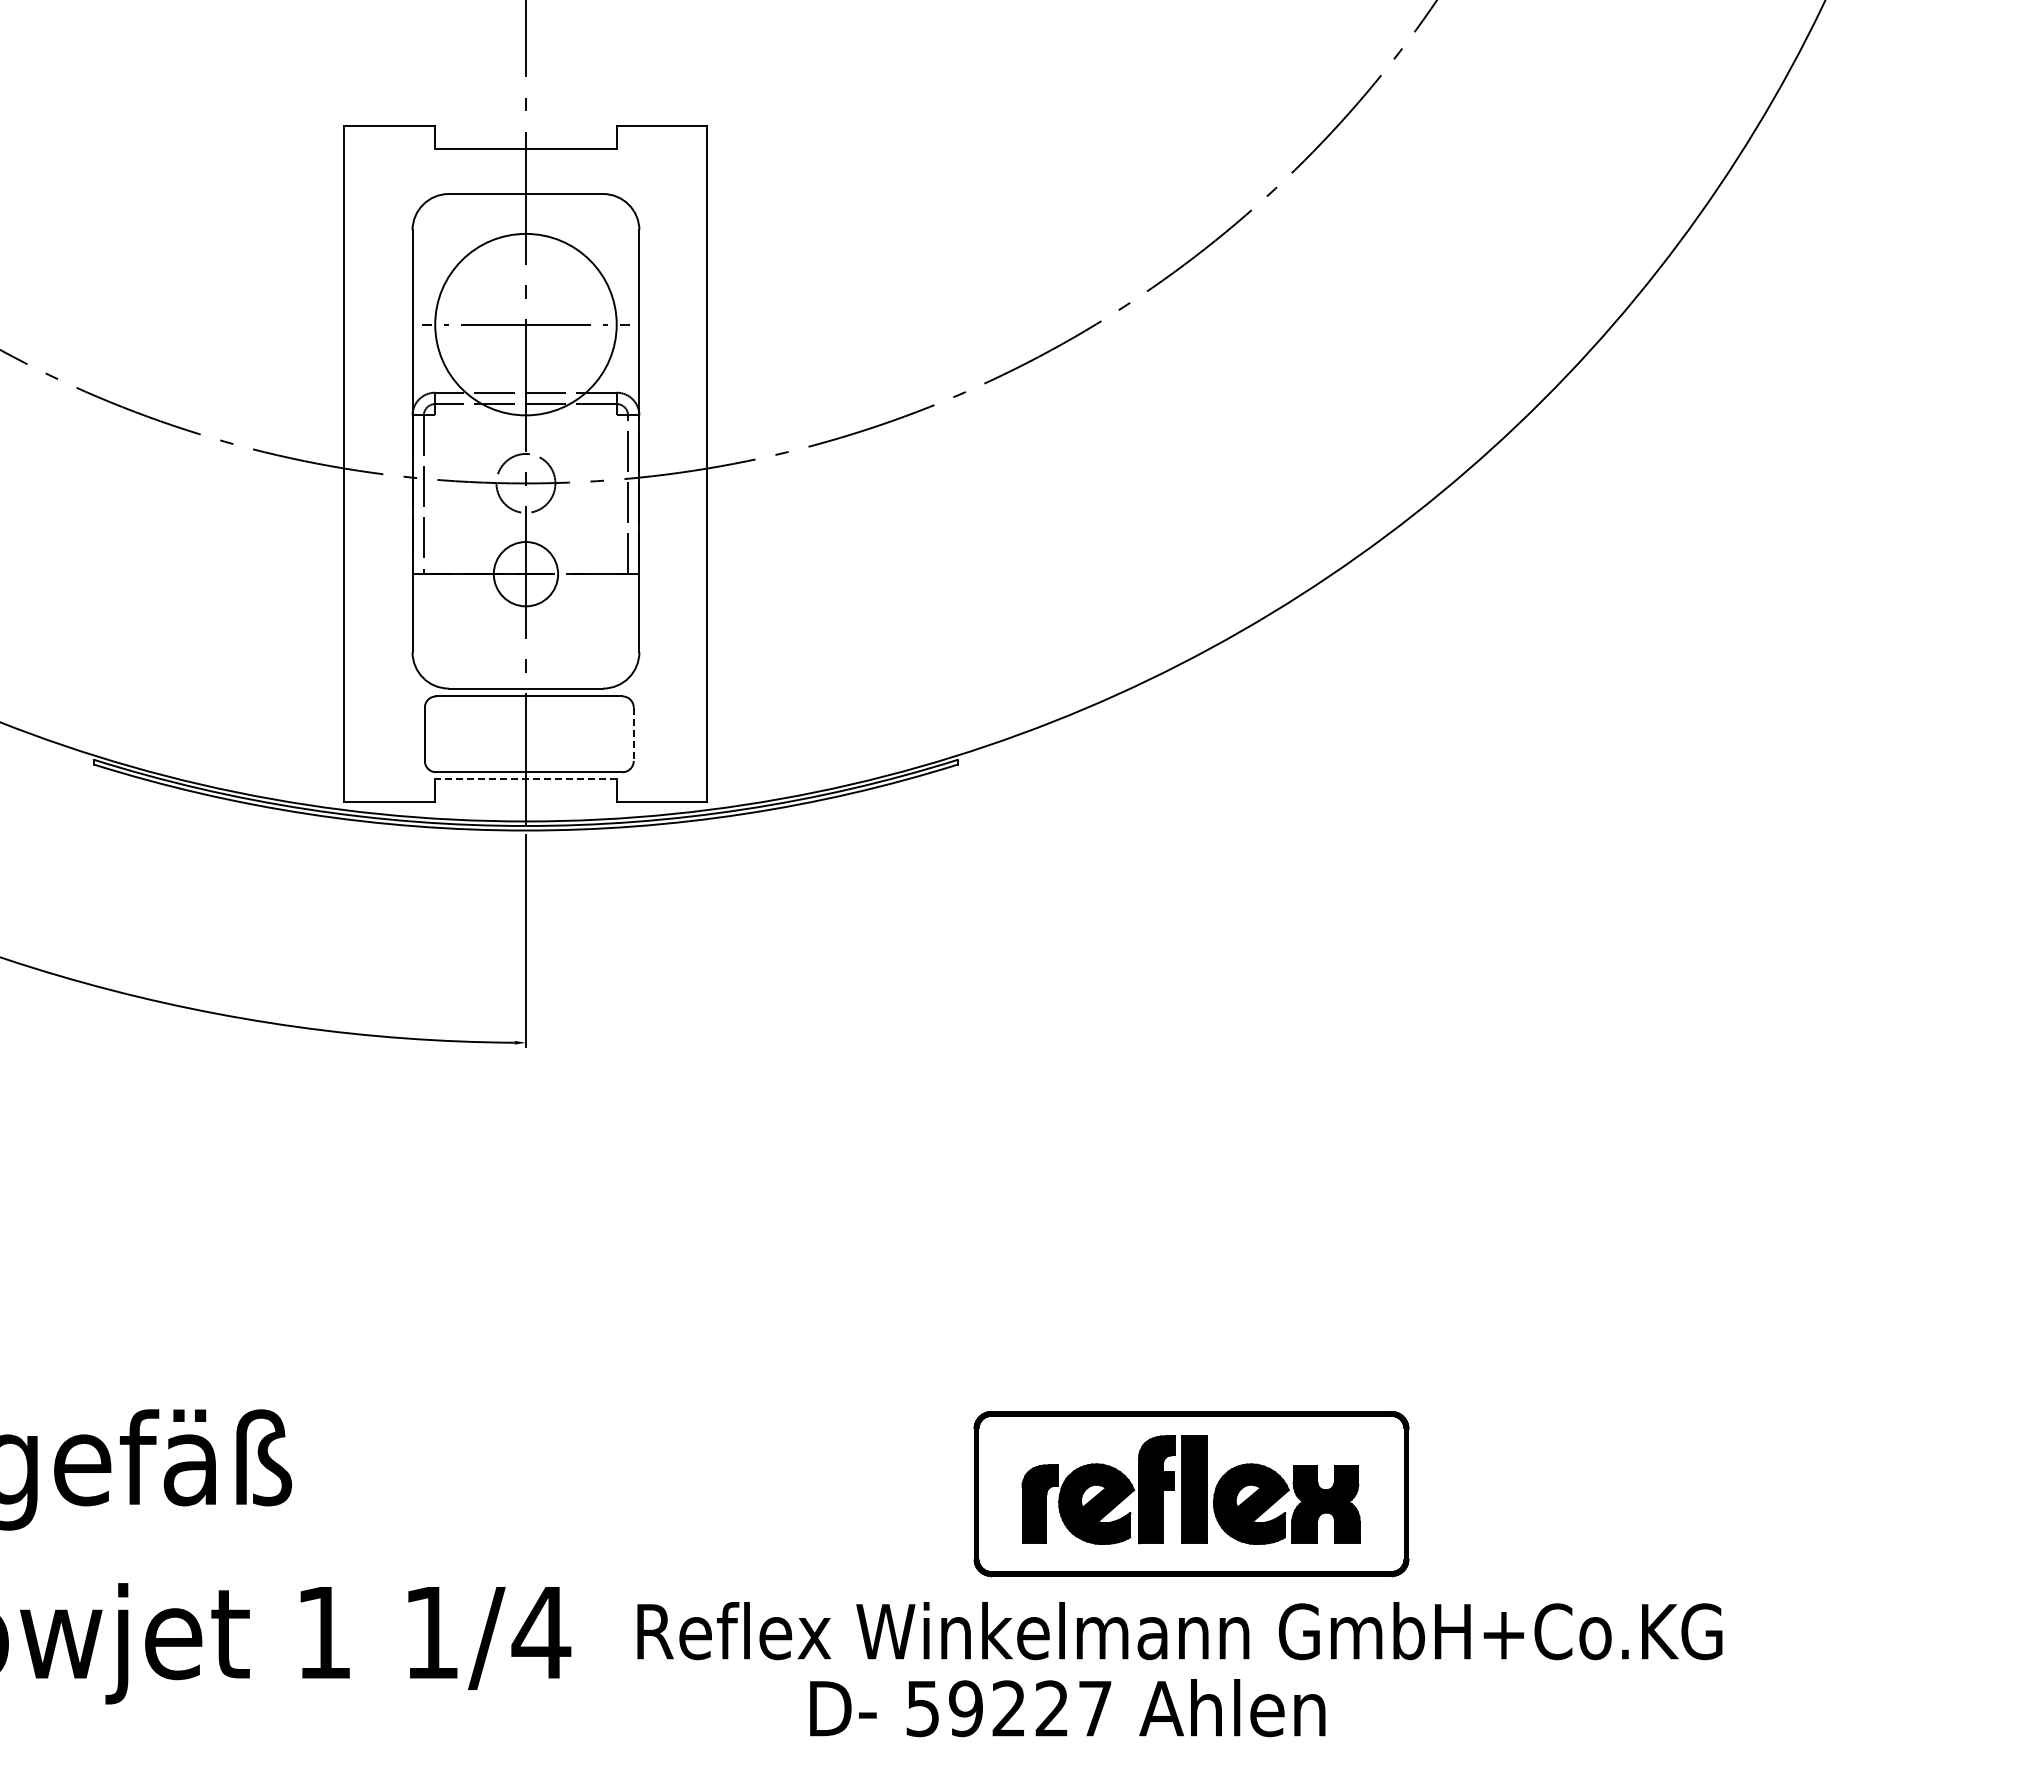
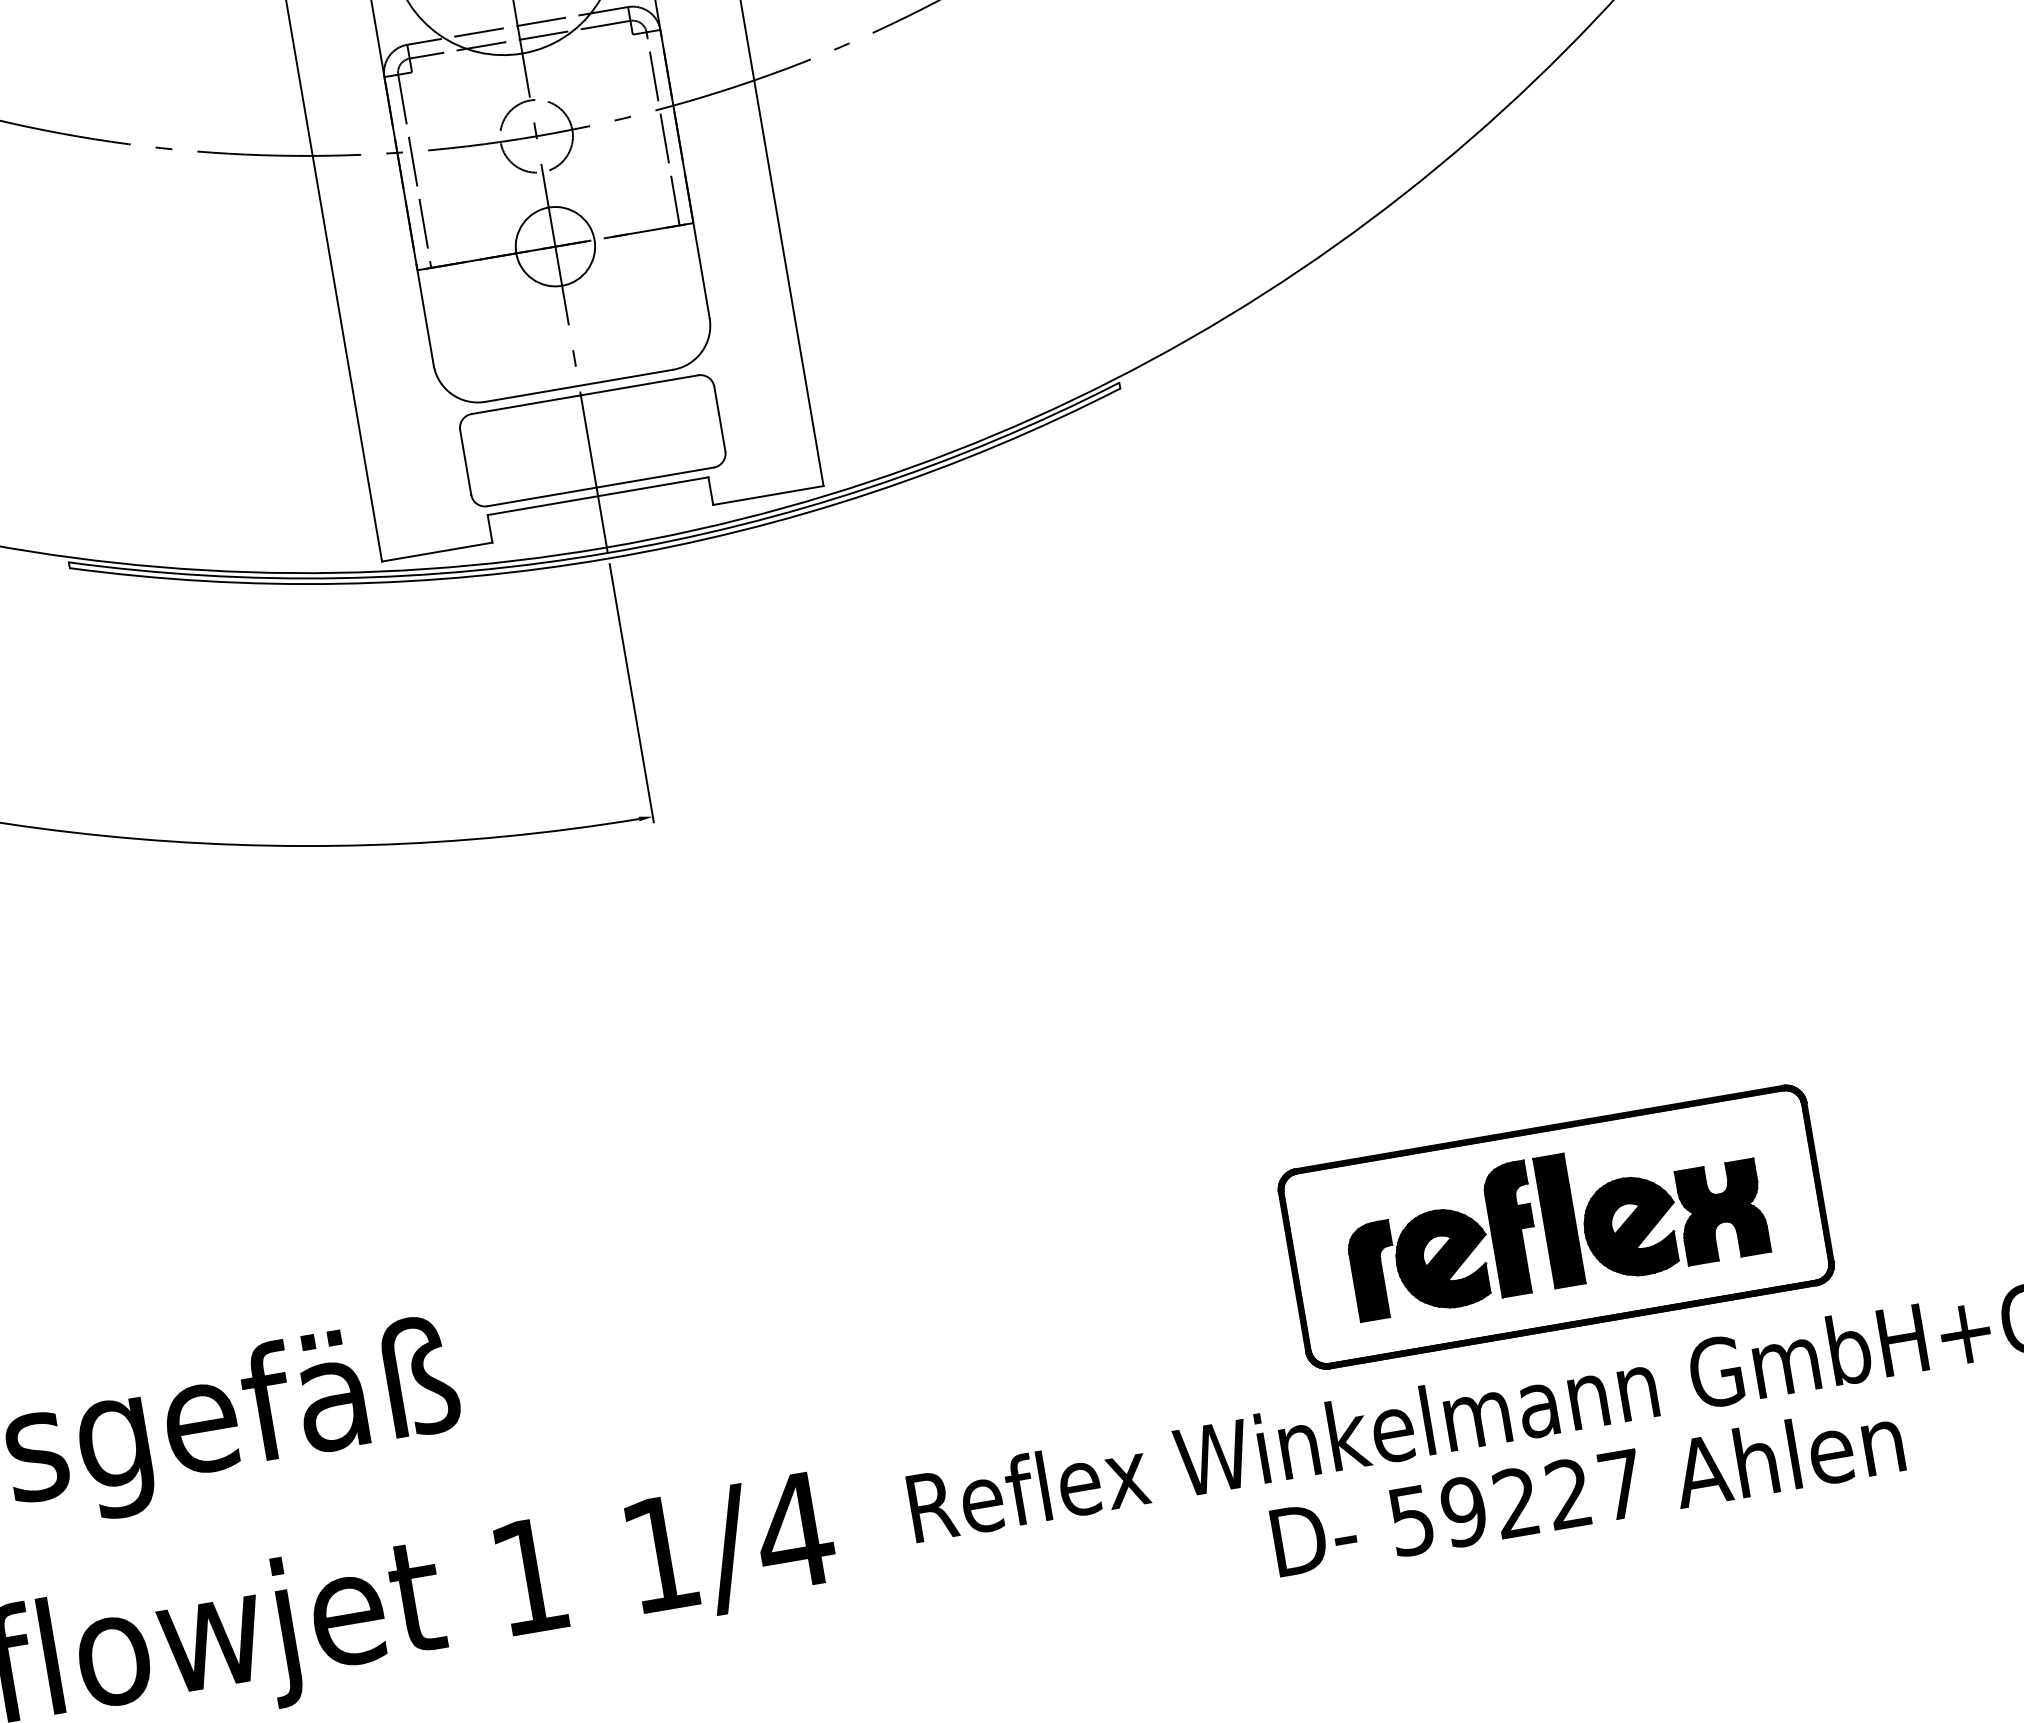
line: (633, 734) -> (719, 419), dashed -> solid
line: (525, 779) -> (597, 496), dashed -> solid
text: (1067, 1708) -> (1587, 1490), moved

